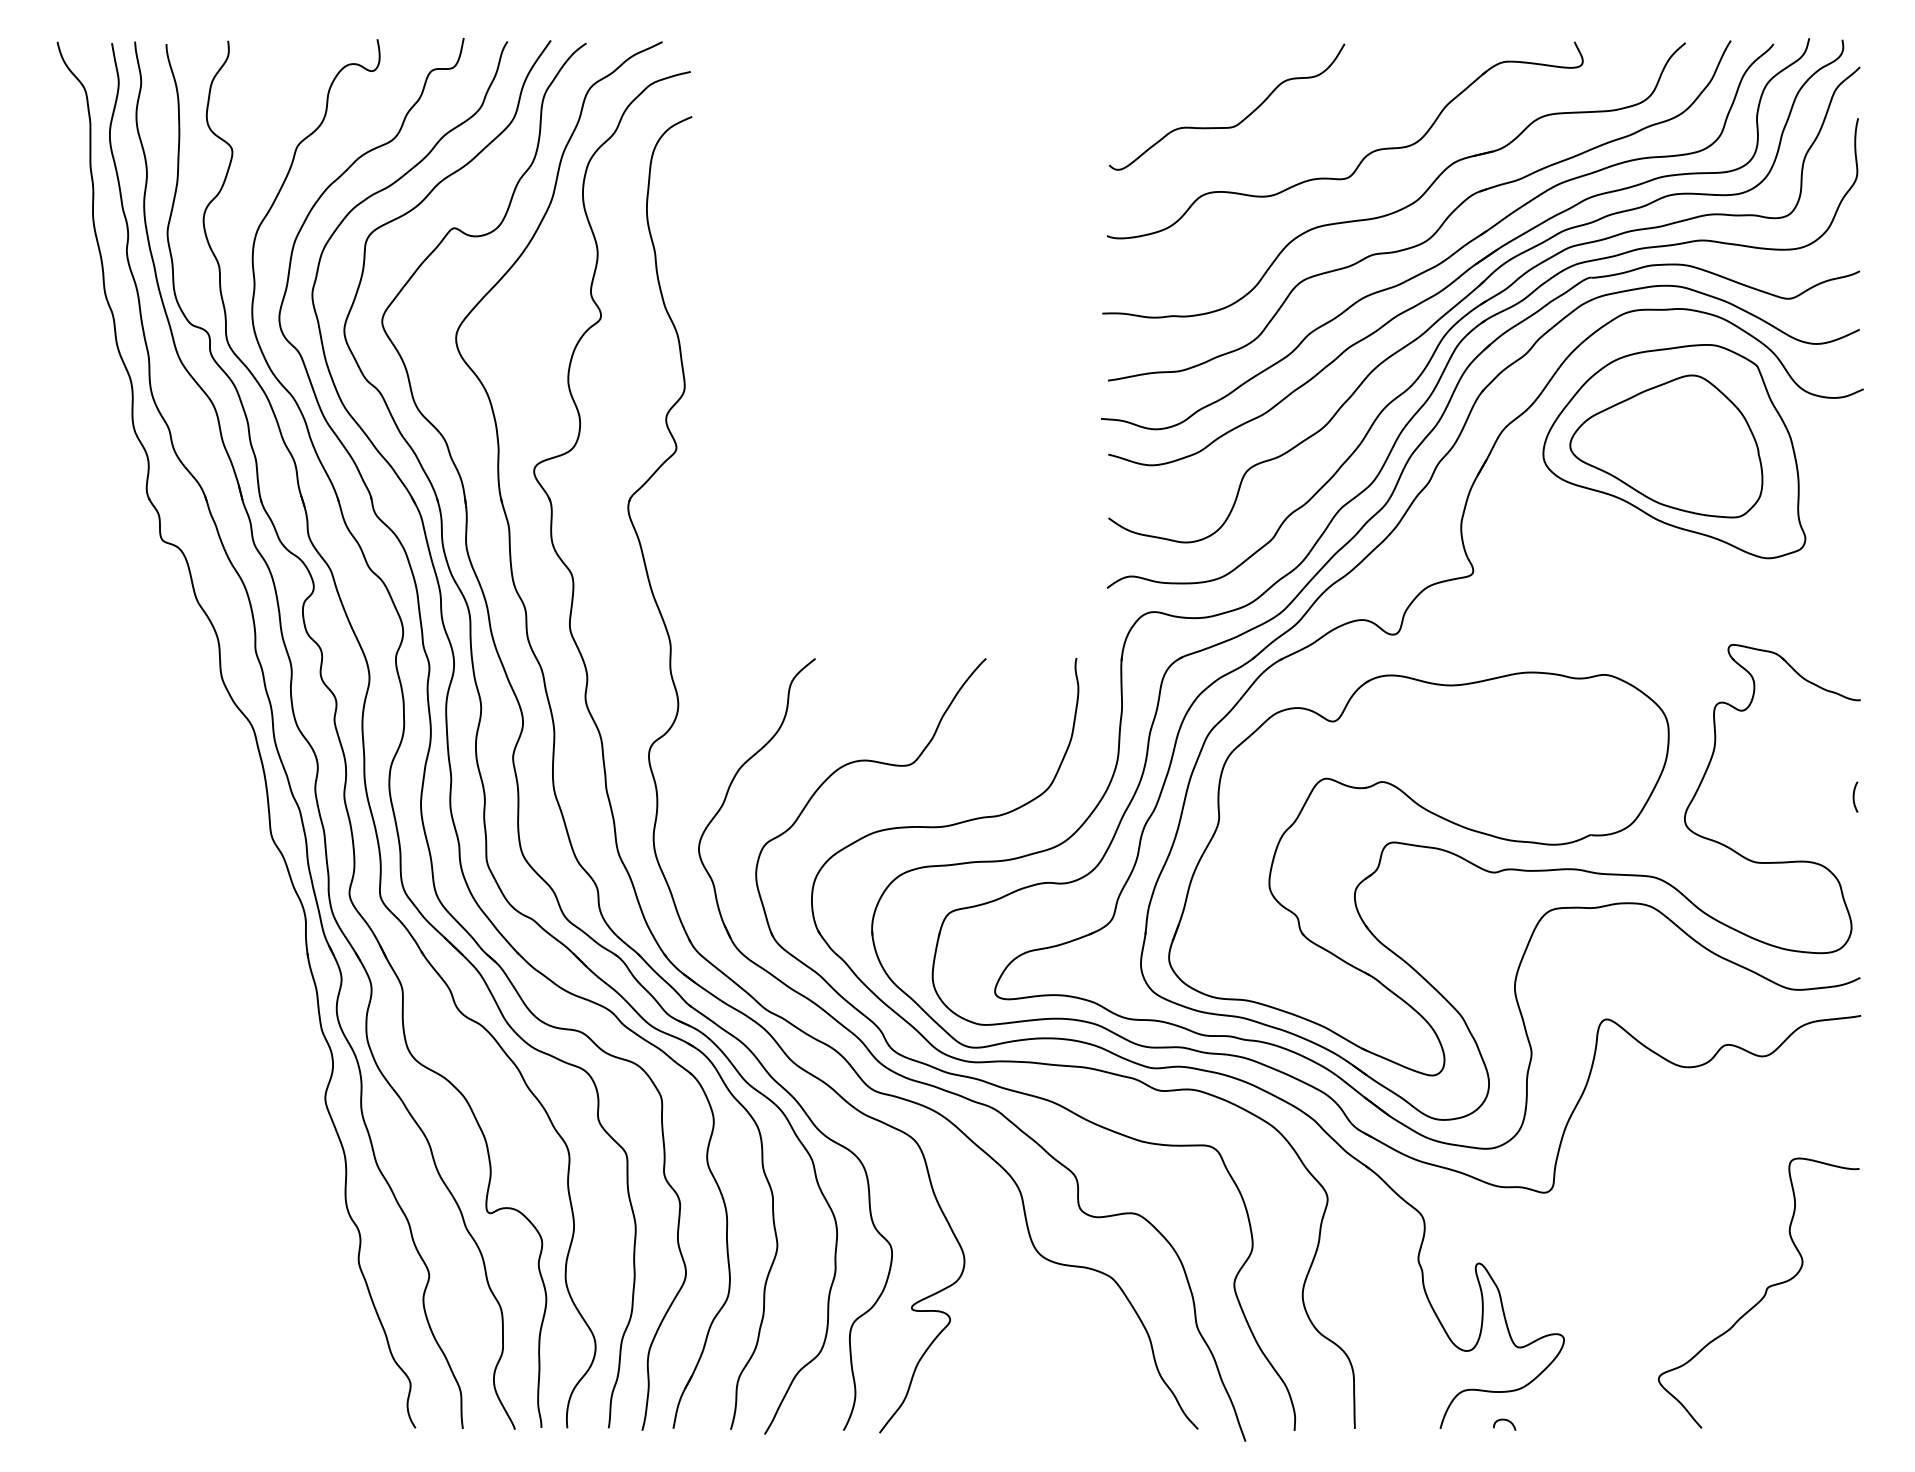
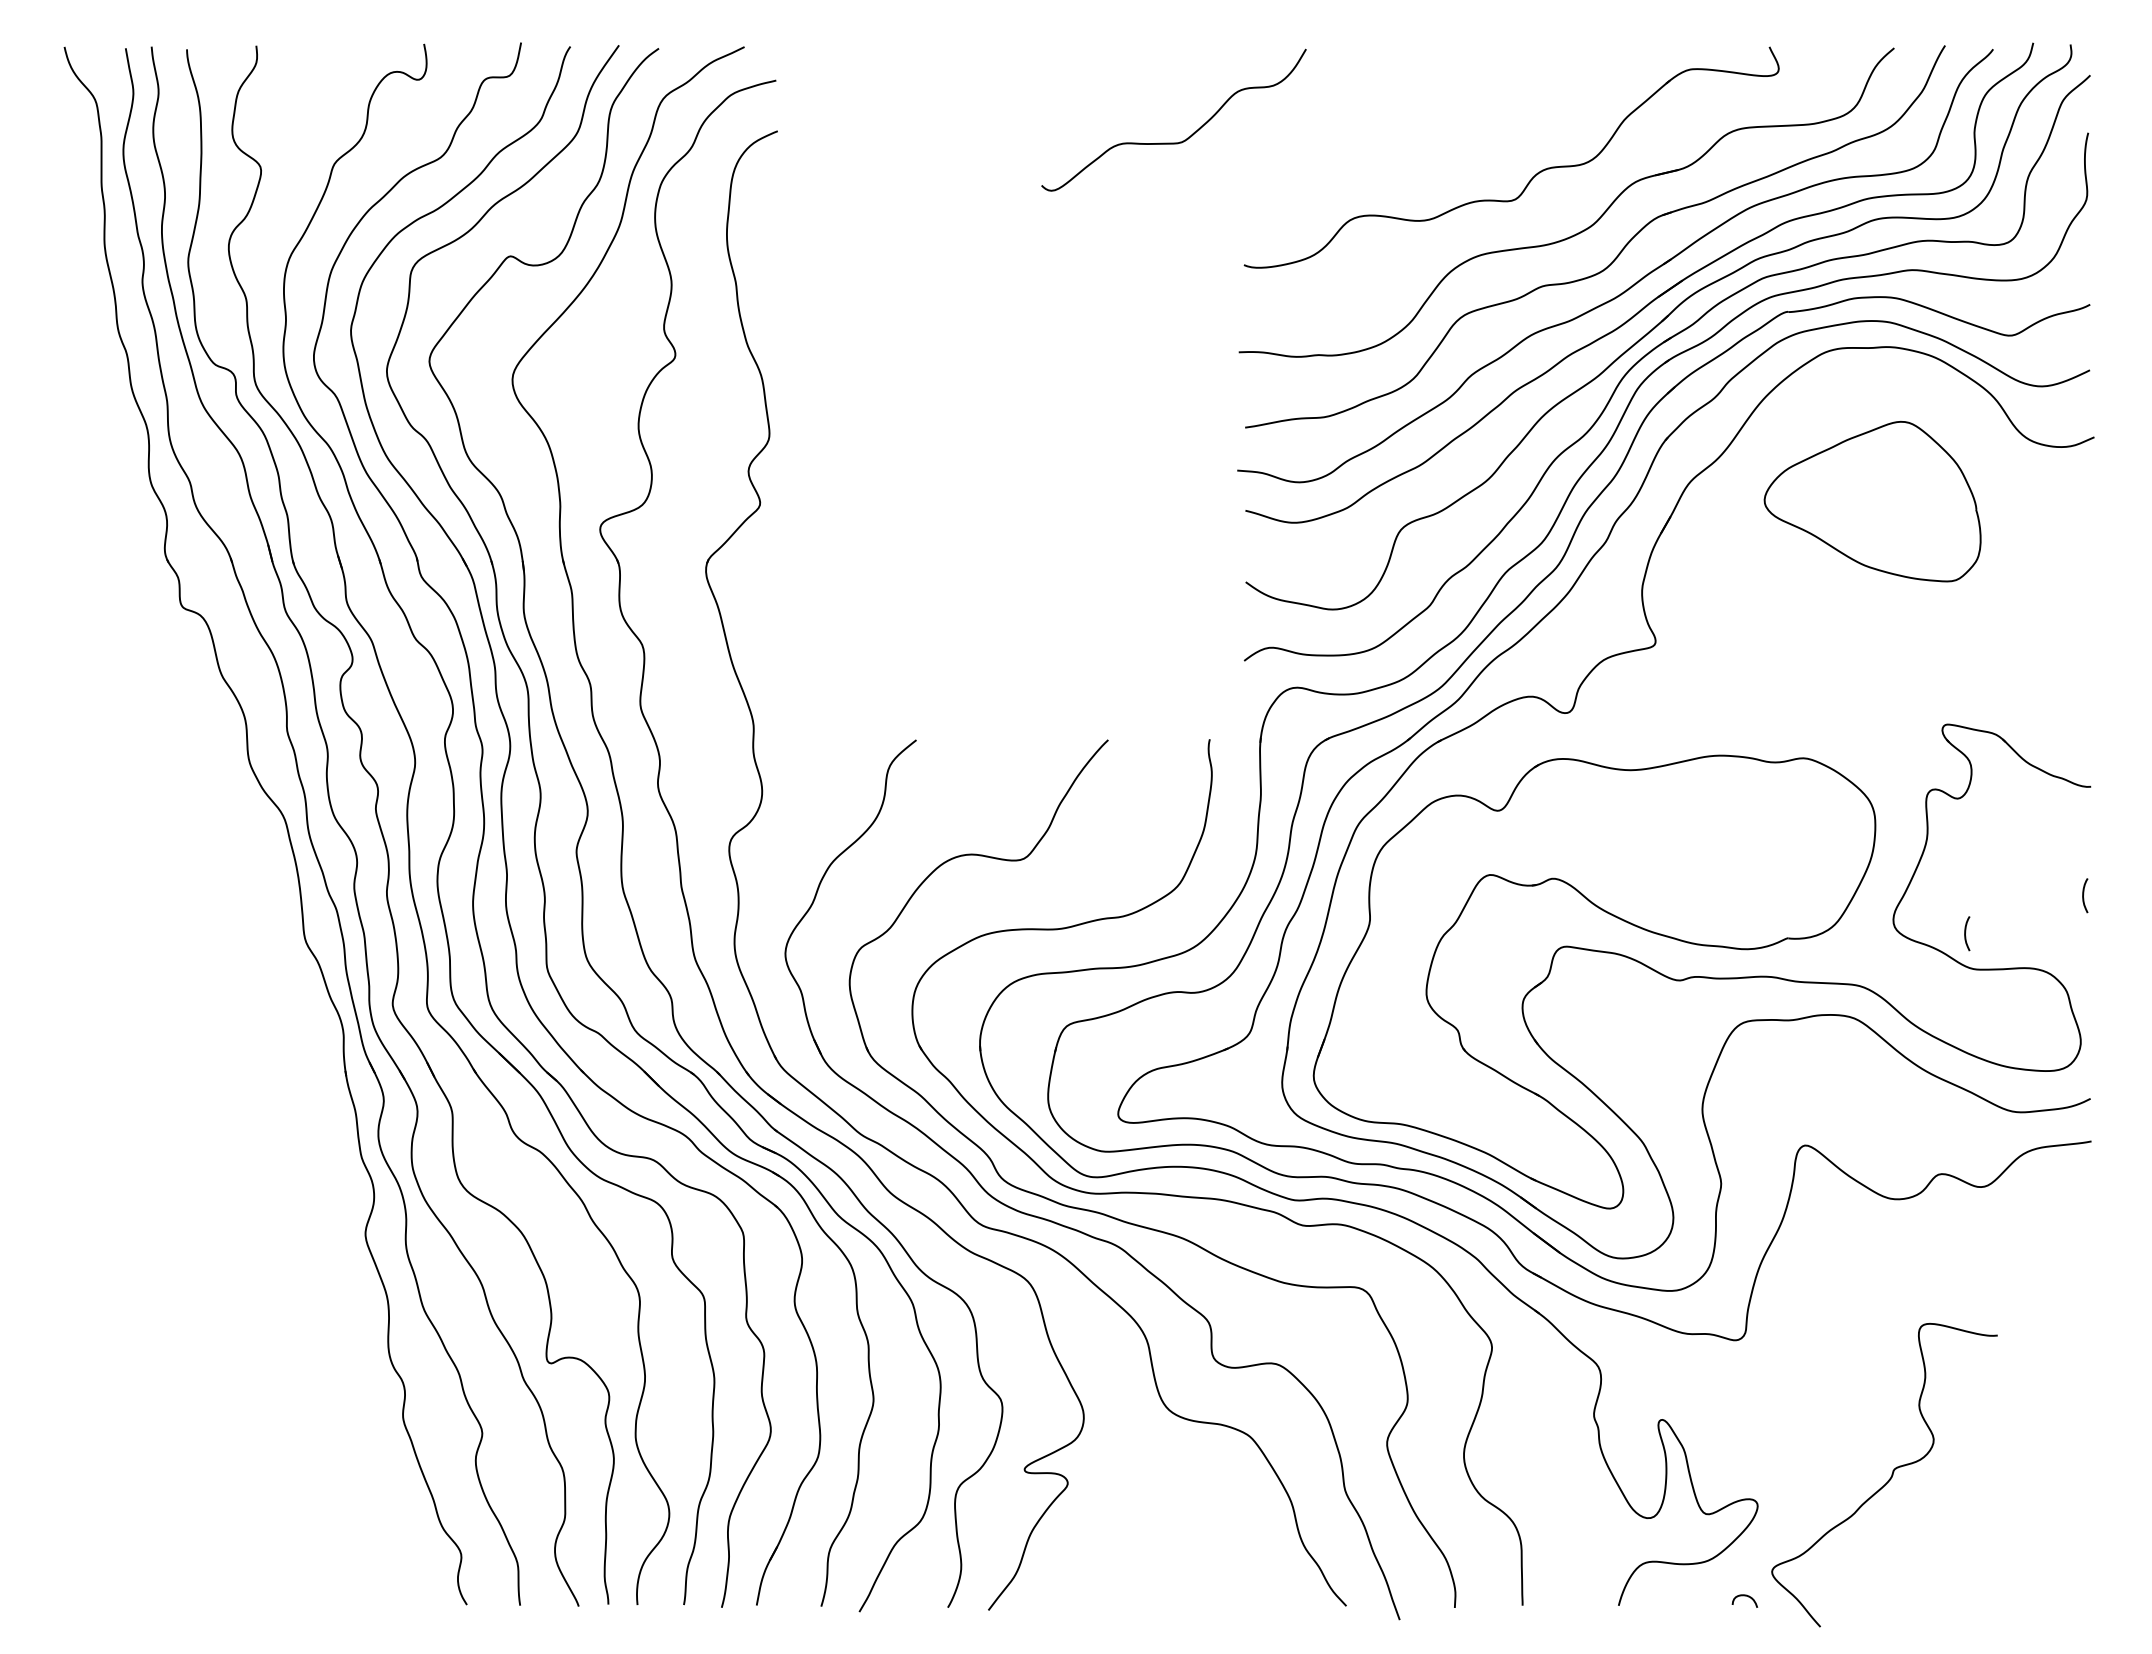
curve: (1239, 122) -> (1187, 137), moved
part: (1674, 451) -> (1881, 507), removed
curve: (1749, 829) -> (1966, 932), added
curve: (1762, 1297) -> (1888, 1479), moved
curve: (1504, 1420) -> (1744, 1596), moved

